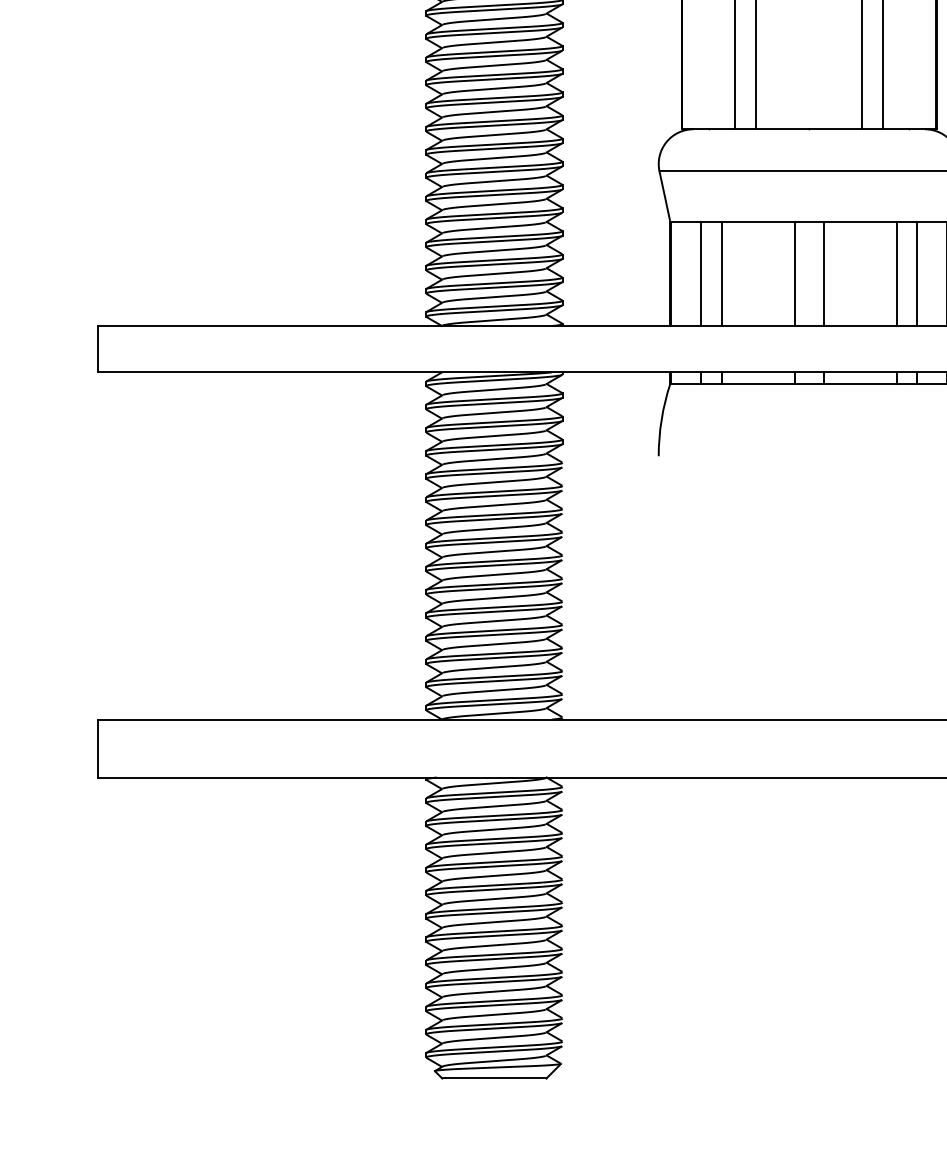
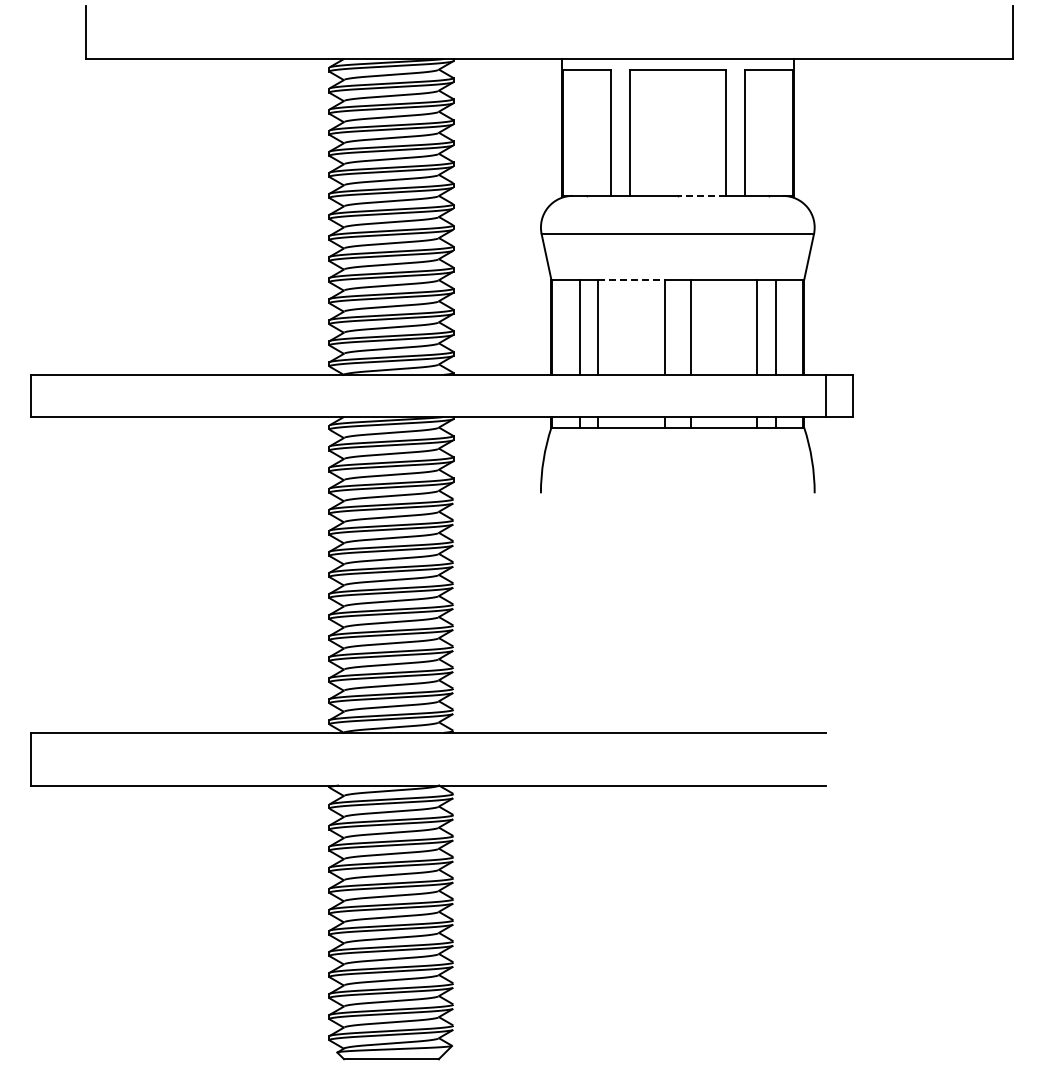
line: (835, 128) -> (701, 195), solid -> dashed
line: (758, 222) -> (631, 280), solid -> dashed

